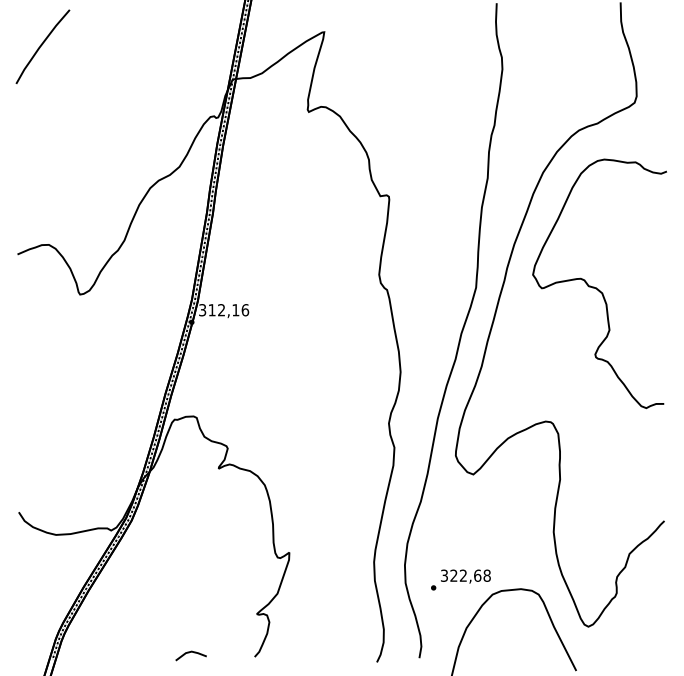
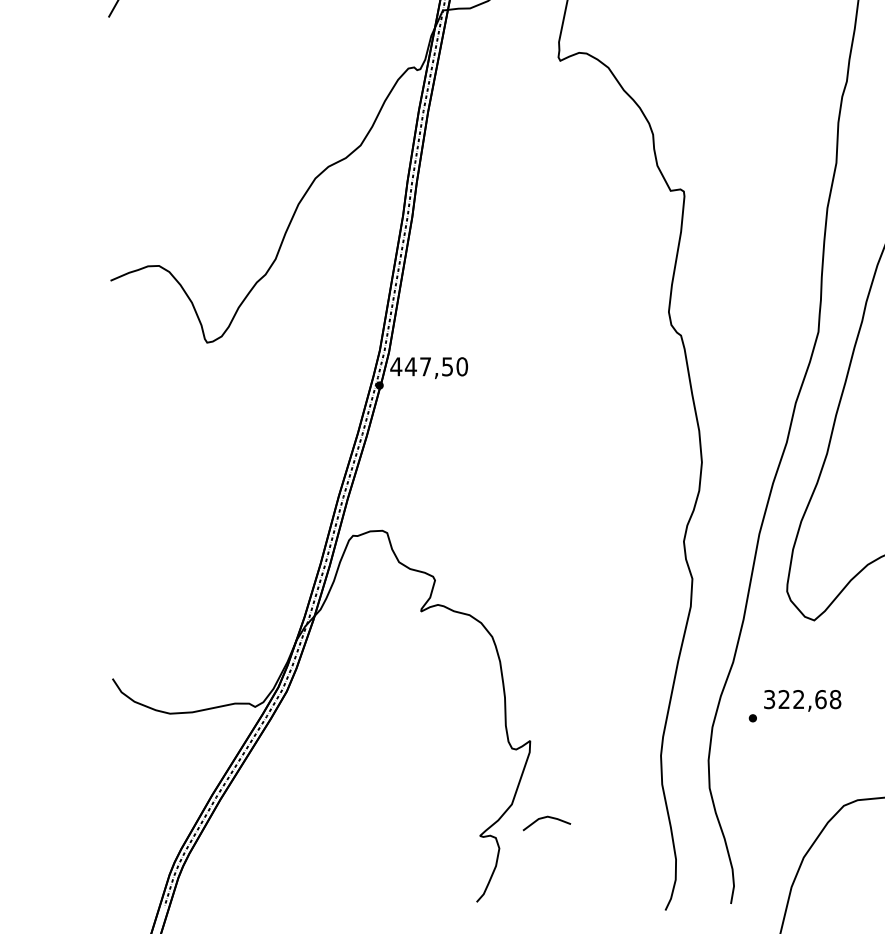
text: (223, 310) -> (428, 367), 312,16 -> 447,50
text: (460, 579) -> (794, 705), moved
line: (189, 653) -> (544, 819), moved

